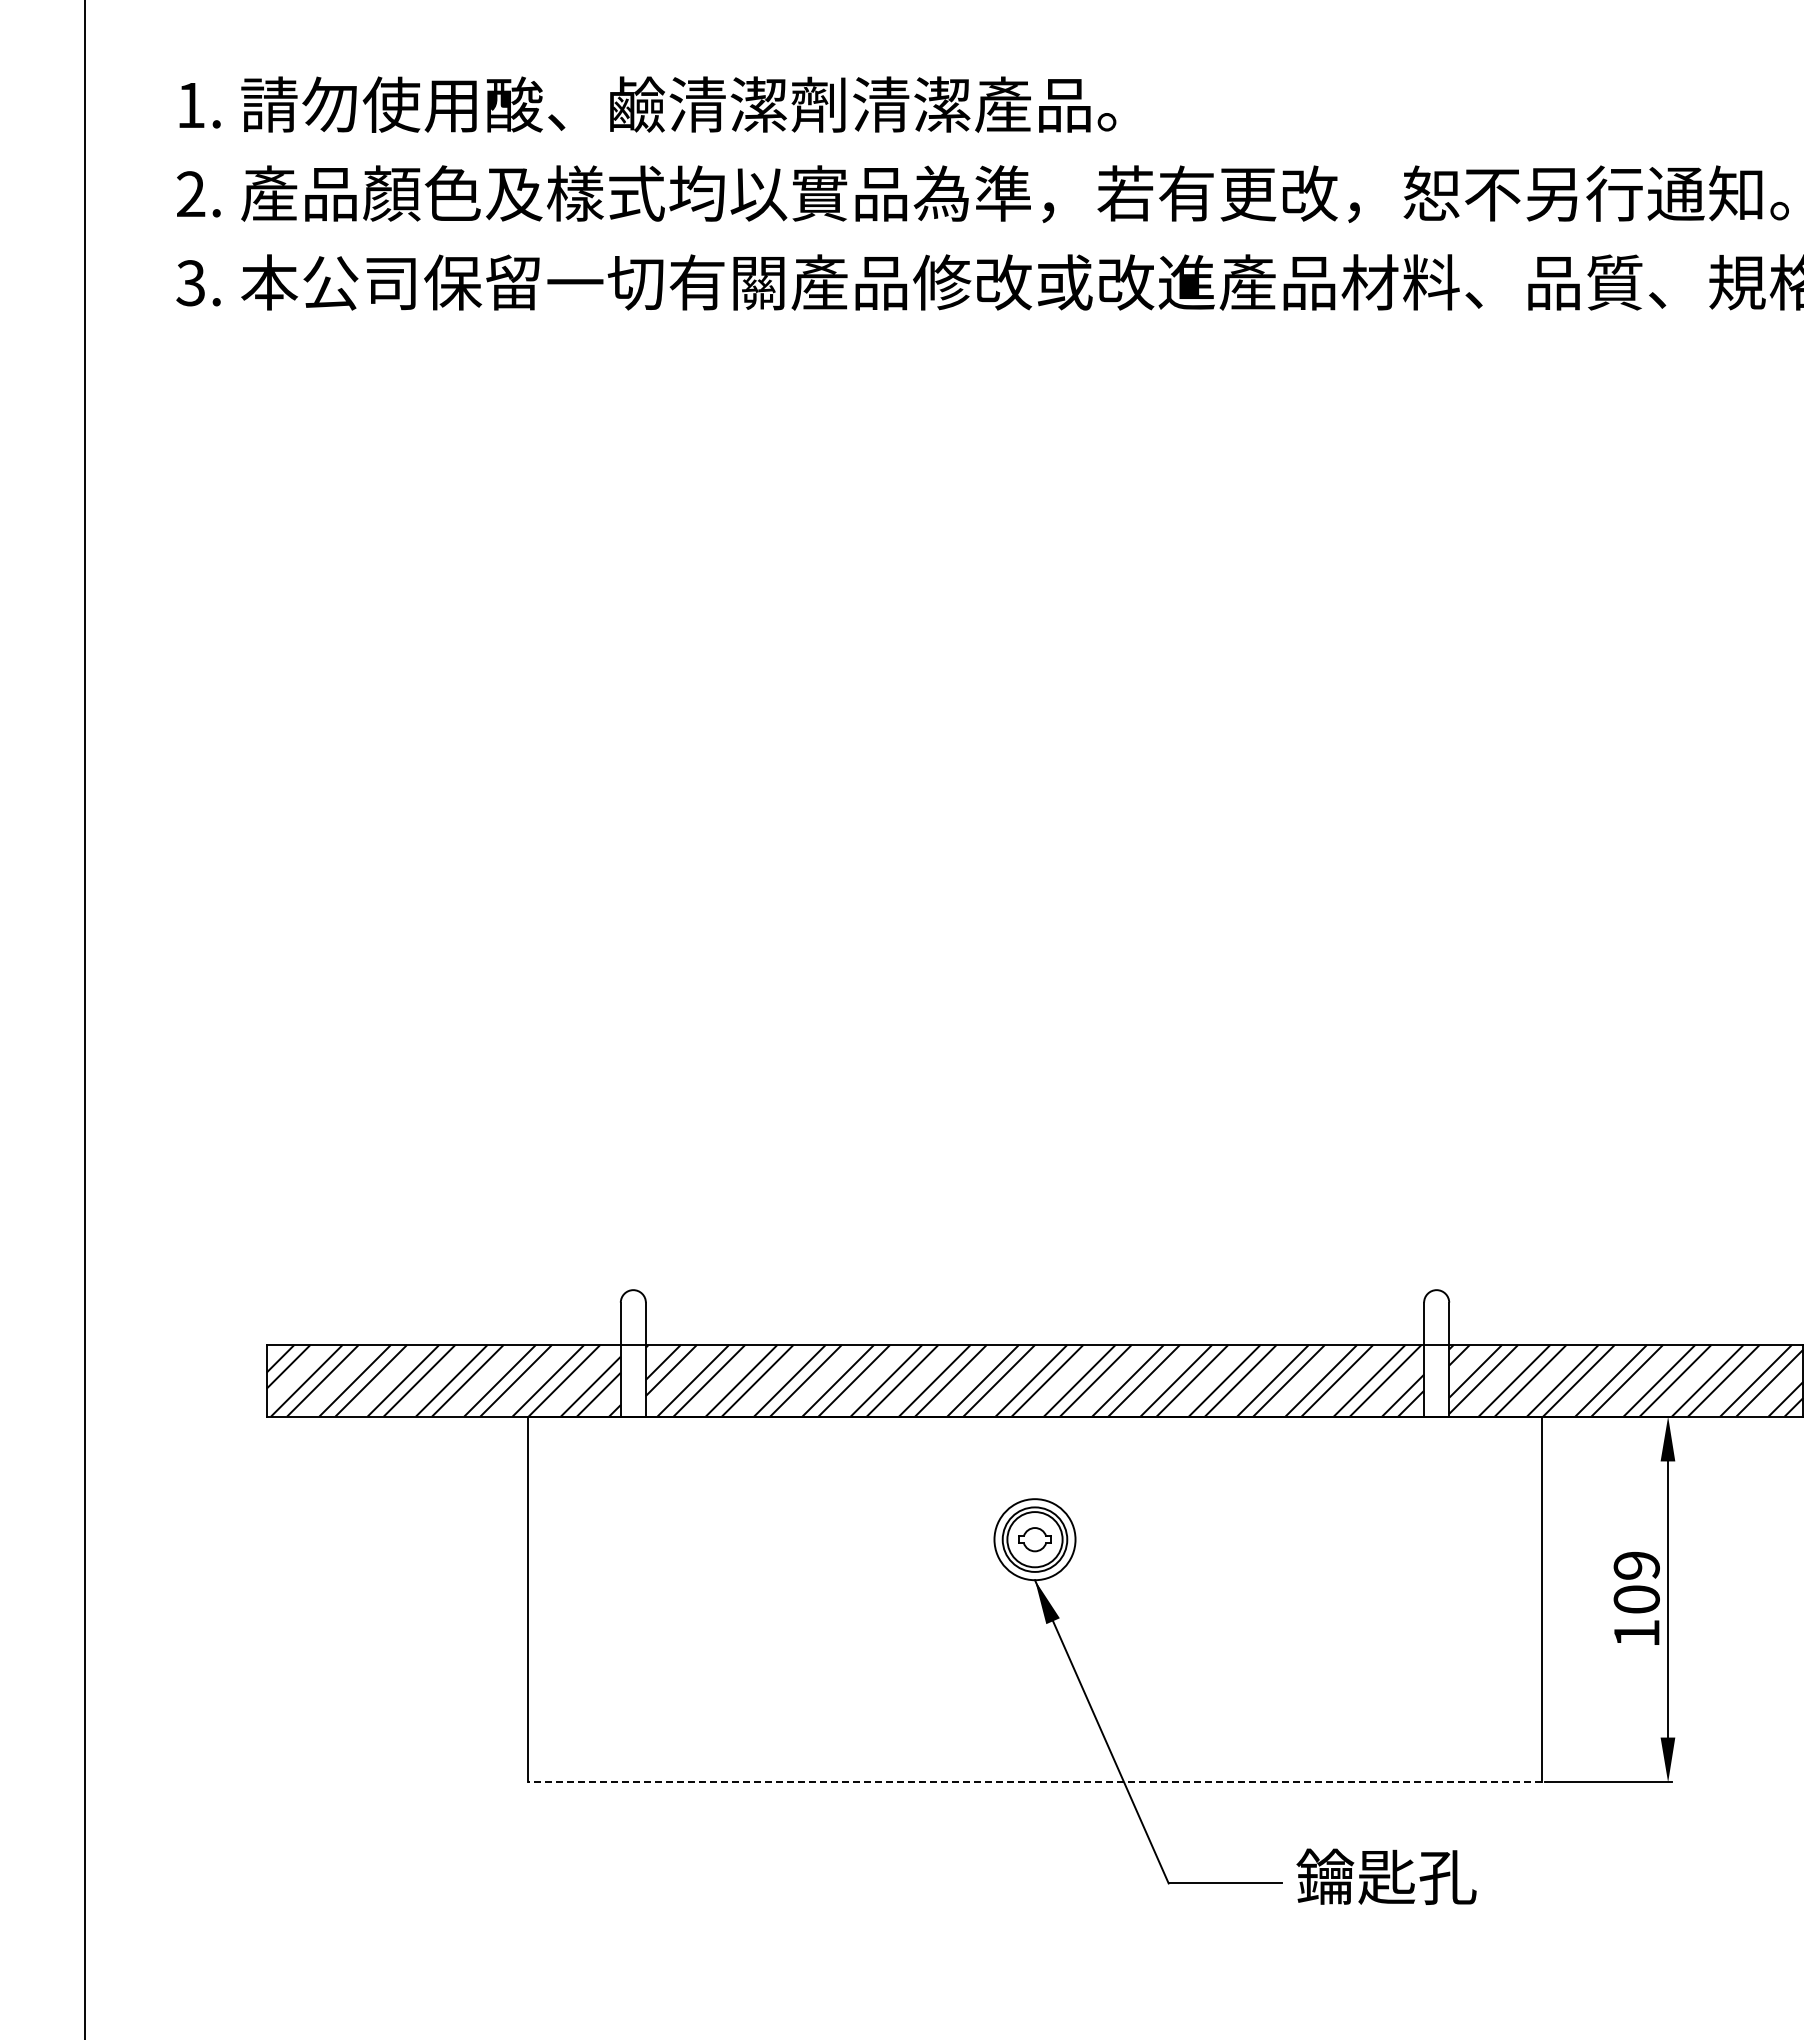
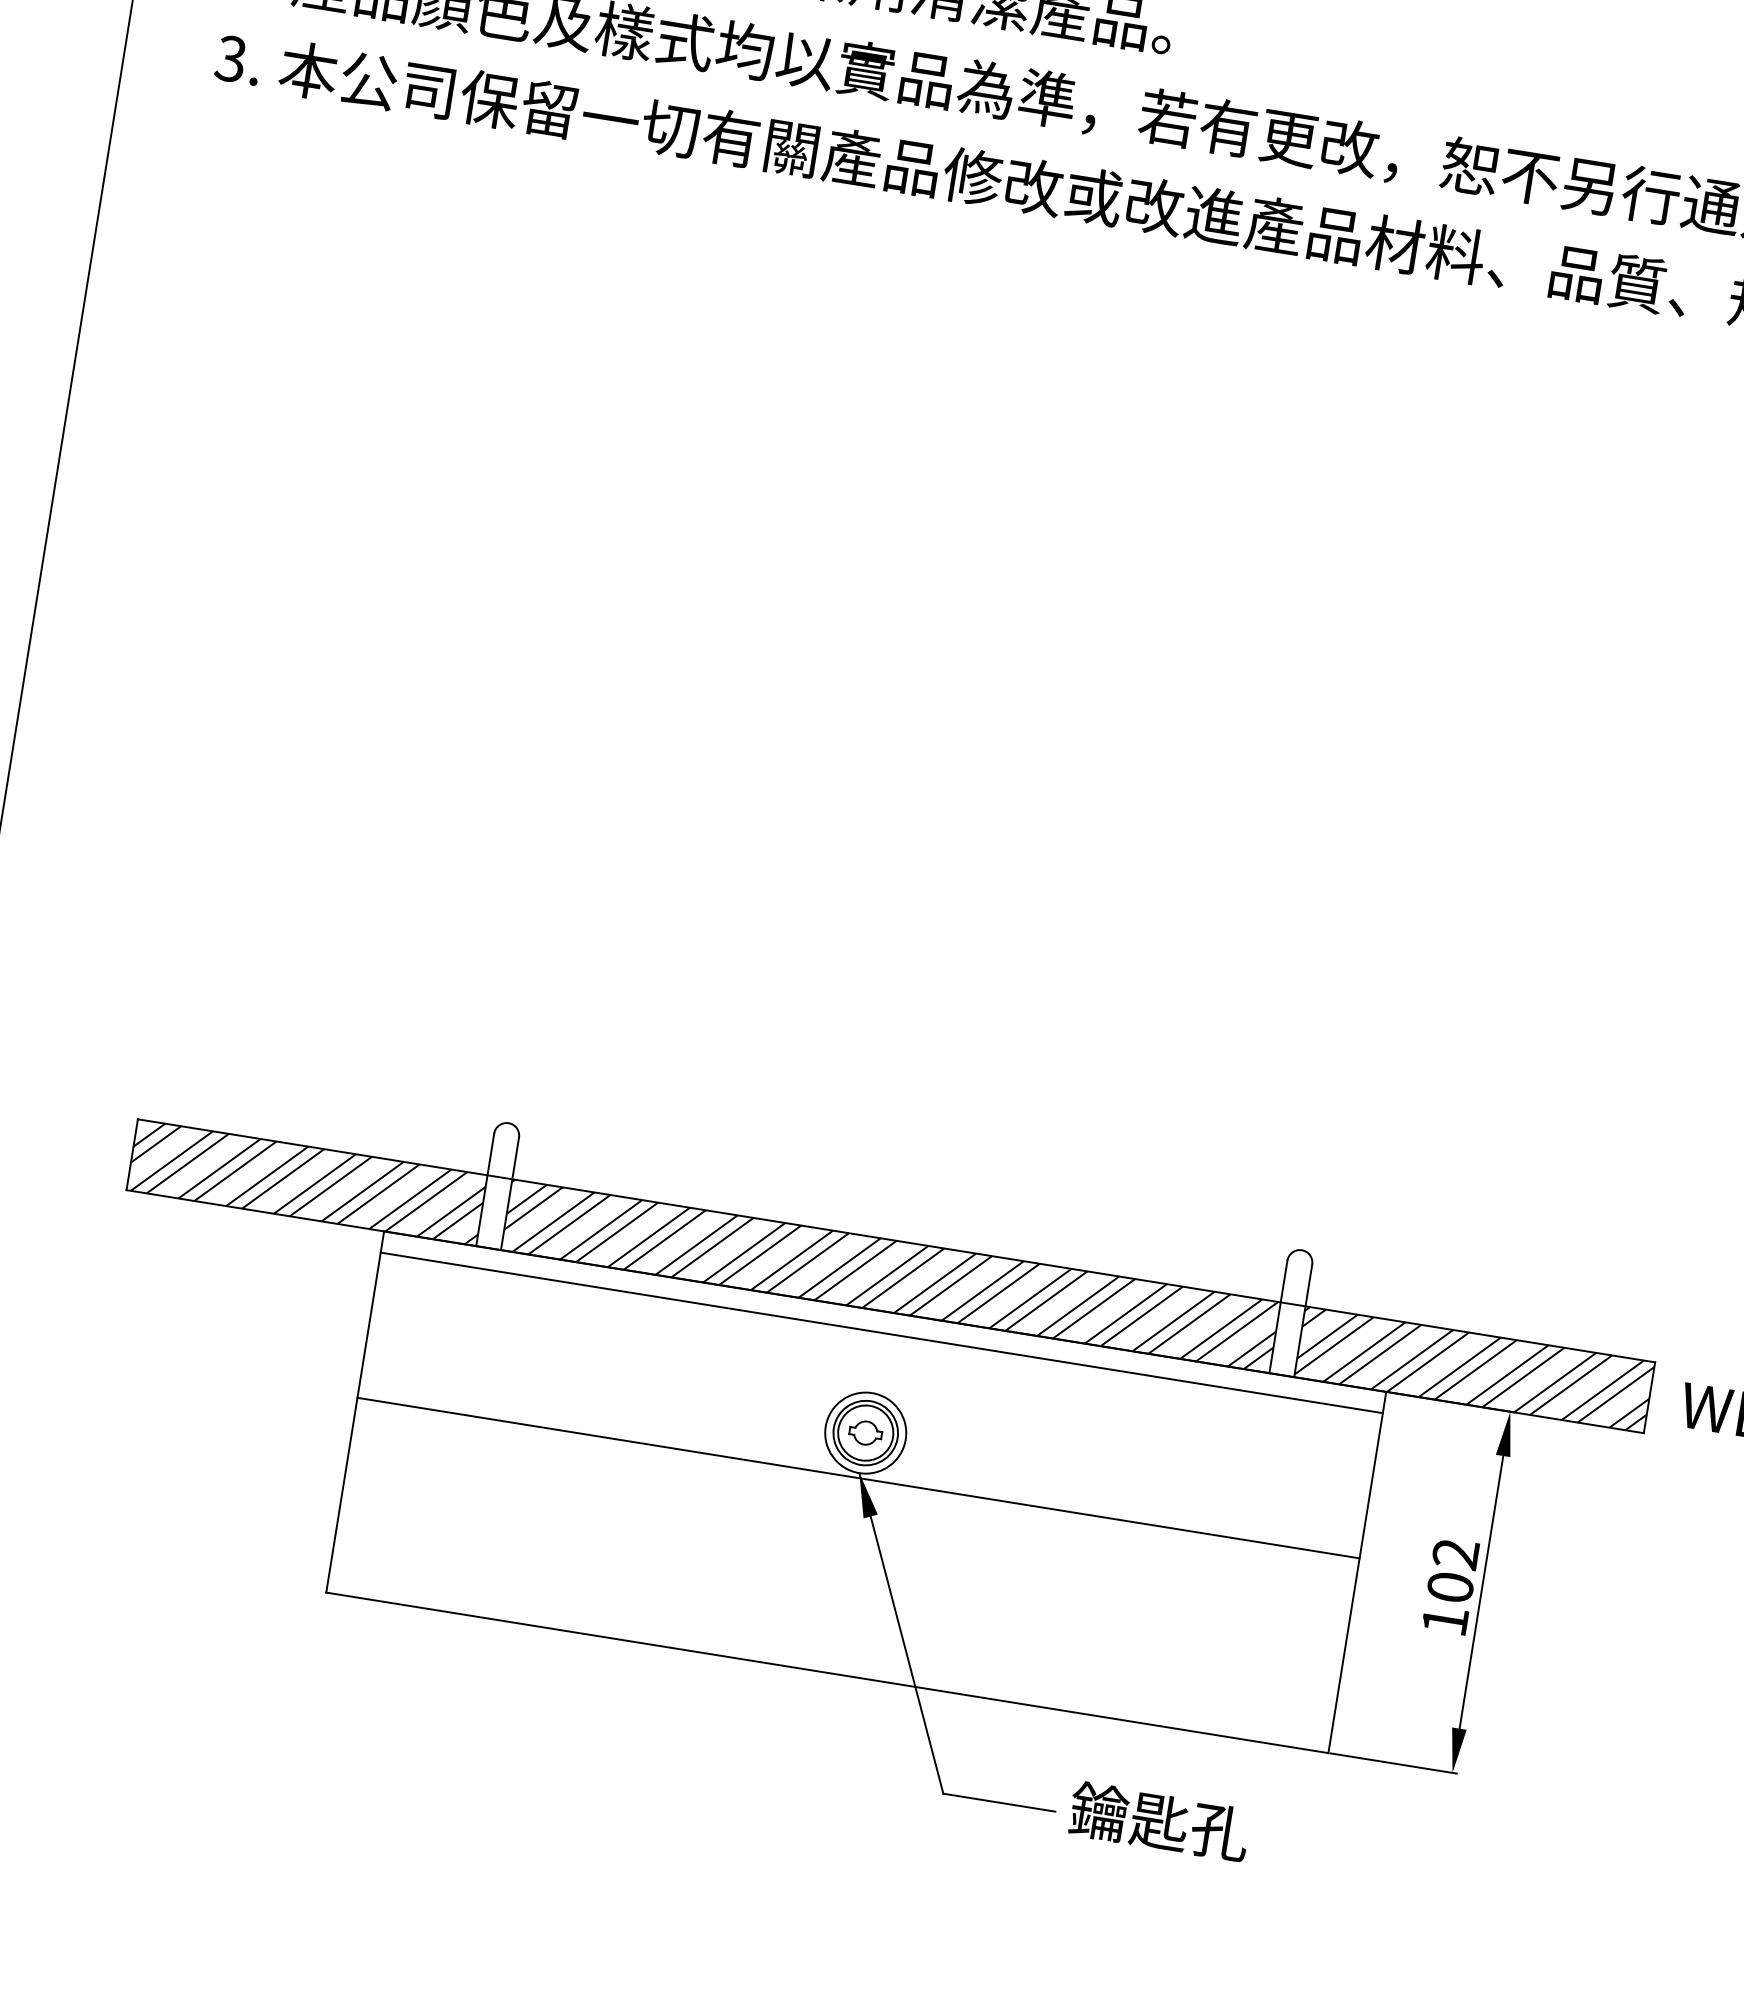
line: (1034, 1438) -> (881, 1333), added
text: (1636, 1565) -> (1455, 1553), 109 -> 102
line: (1034, 1585) -> (857, 1478), added
line: (1034, 1782) -> (826, 1672), dashed -> solid

